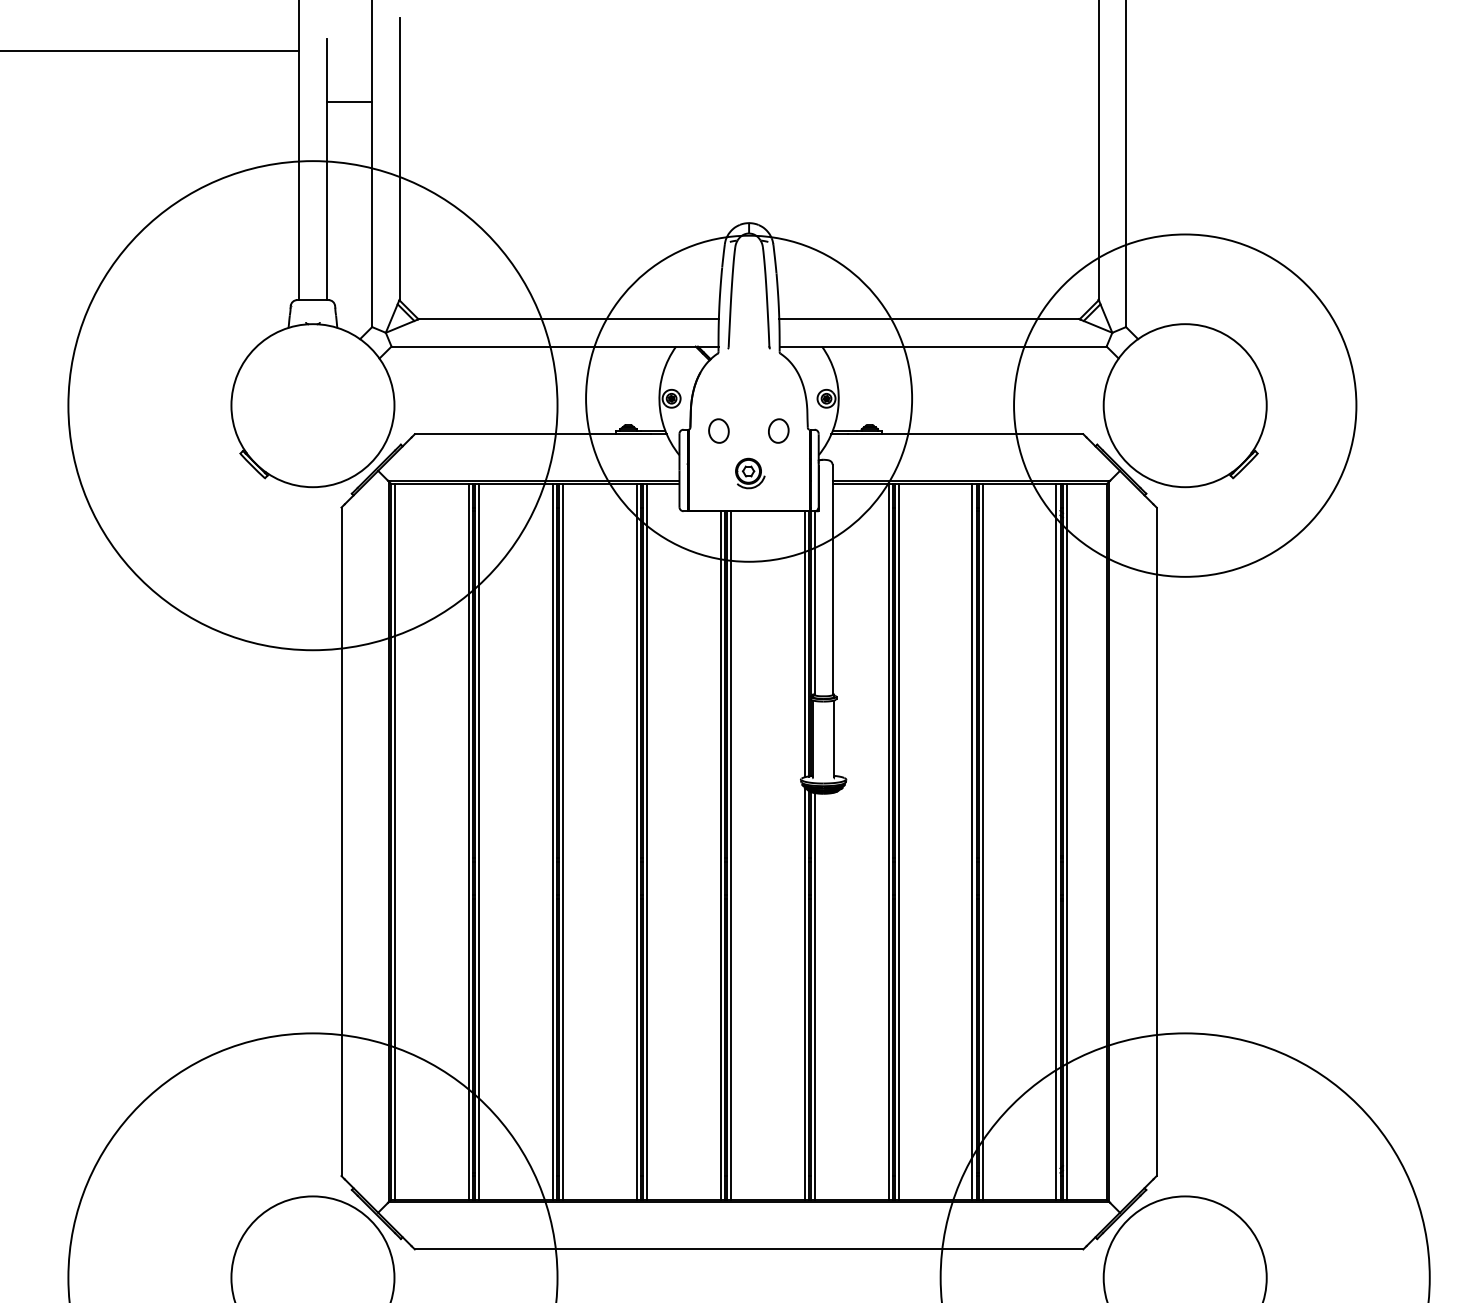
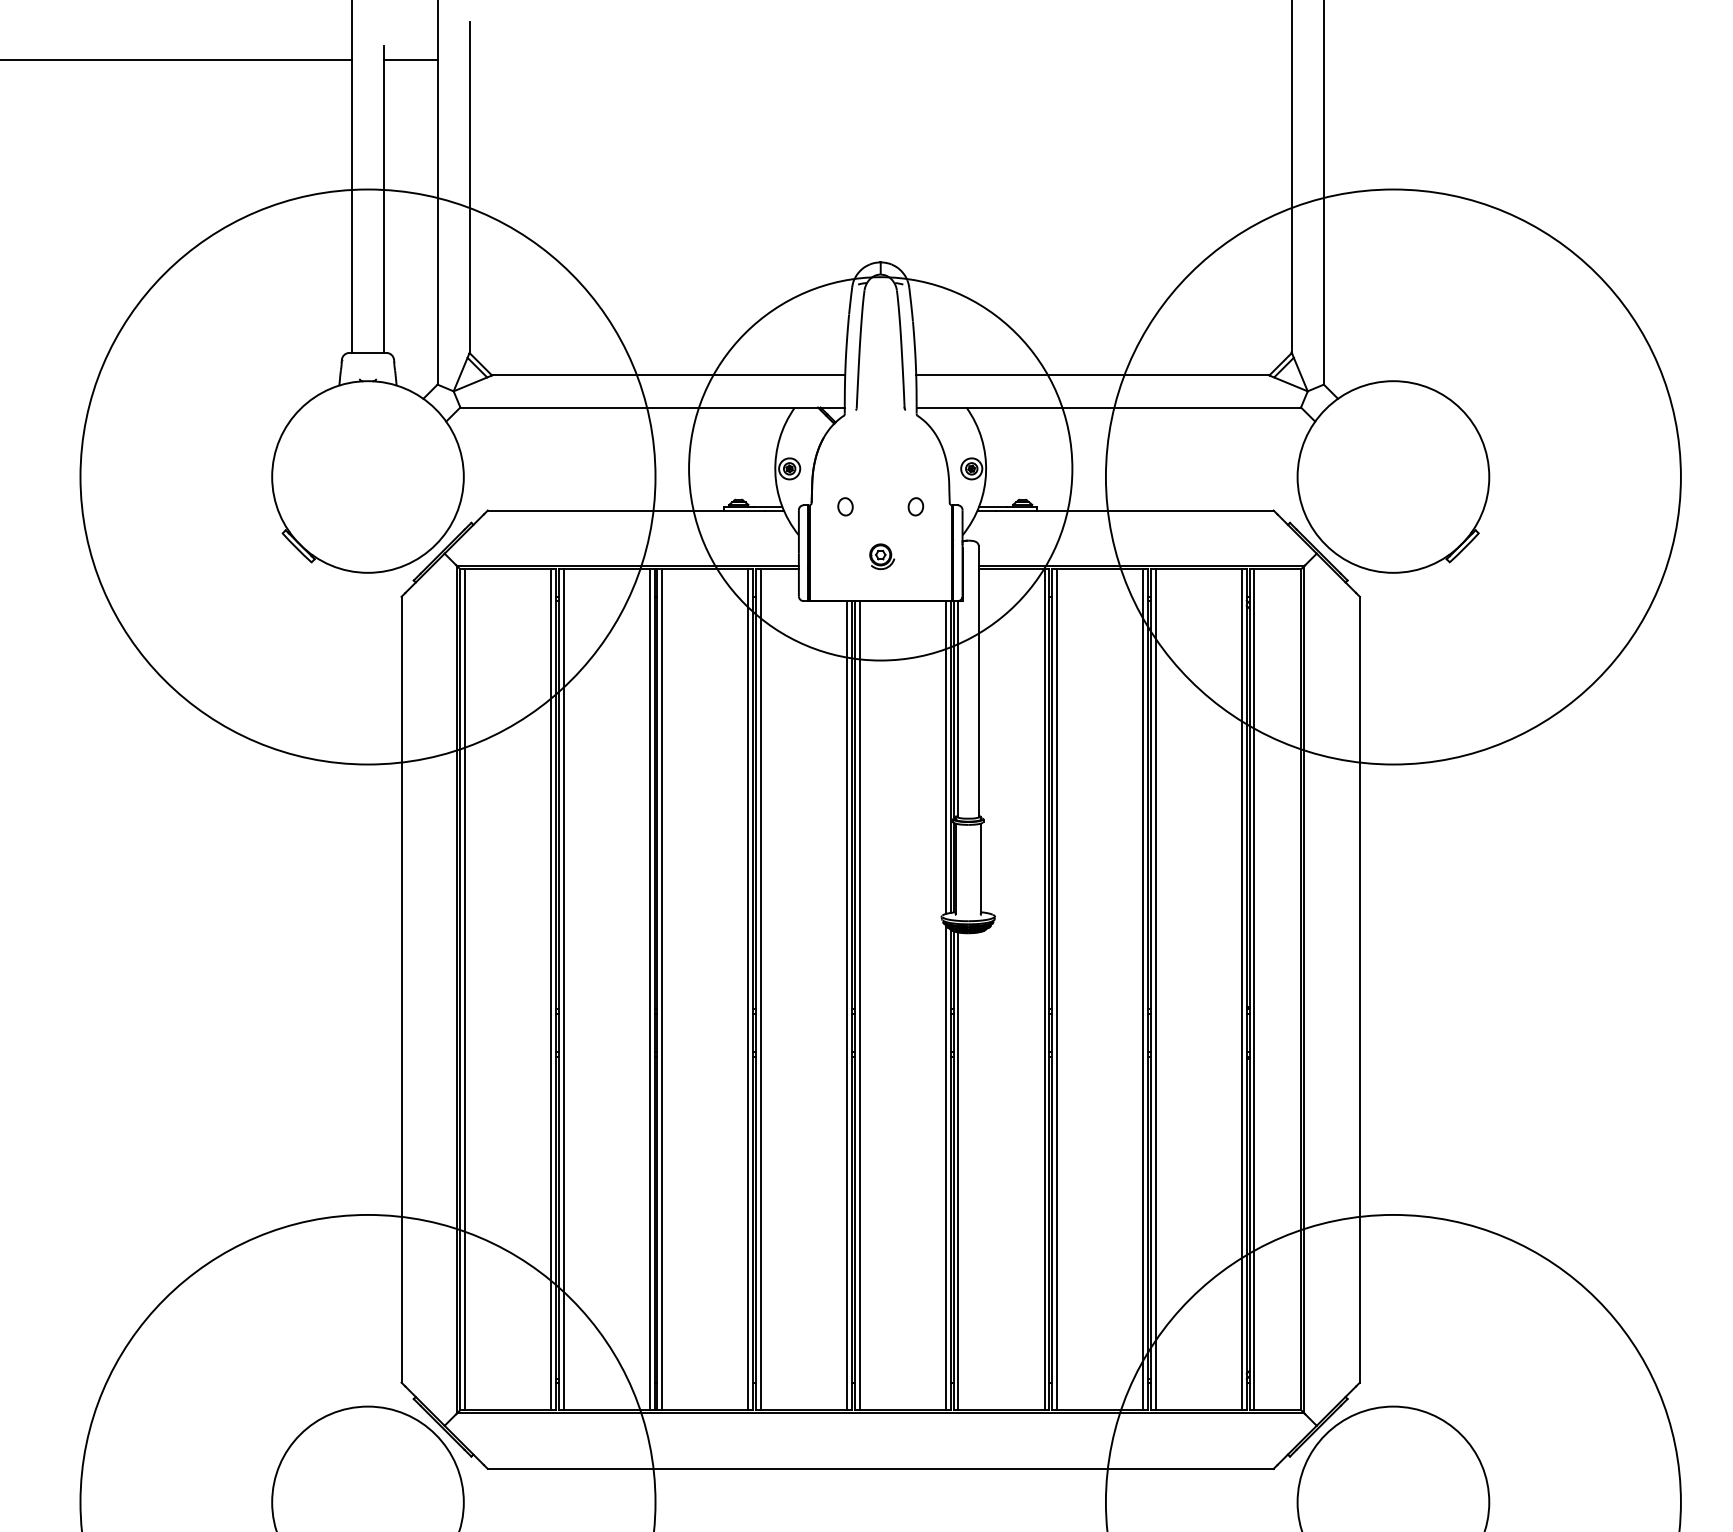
line: (349, 101) -> (410, 59), moved
circle: (1184, 405) -> (1392, 476), size x1.43
part: (719, 430) -> (845, 506), size x0.62
part: (779, 430) -> (916, 506), size x0.62
part: (750, 473) -> (882, 556), size x0.71

